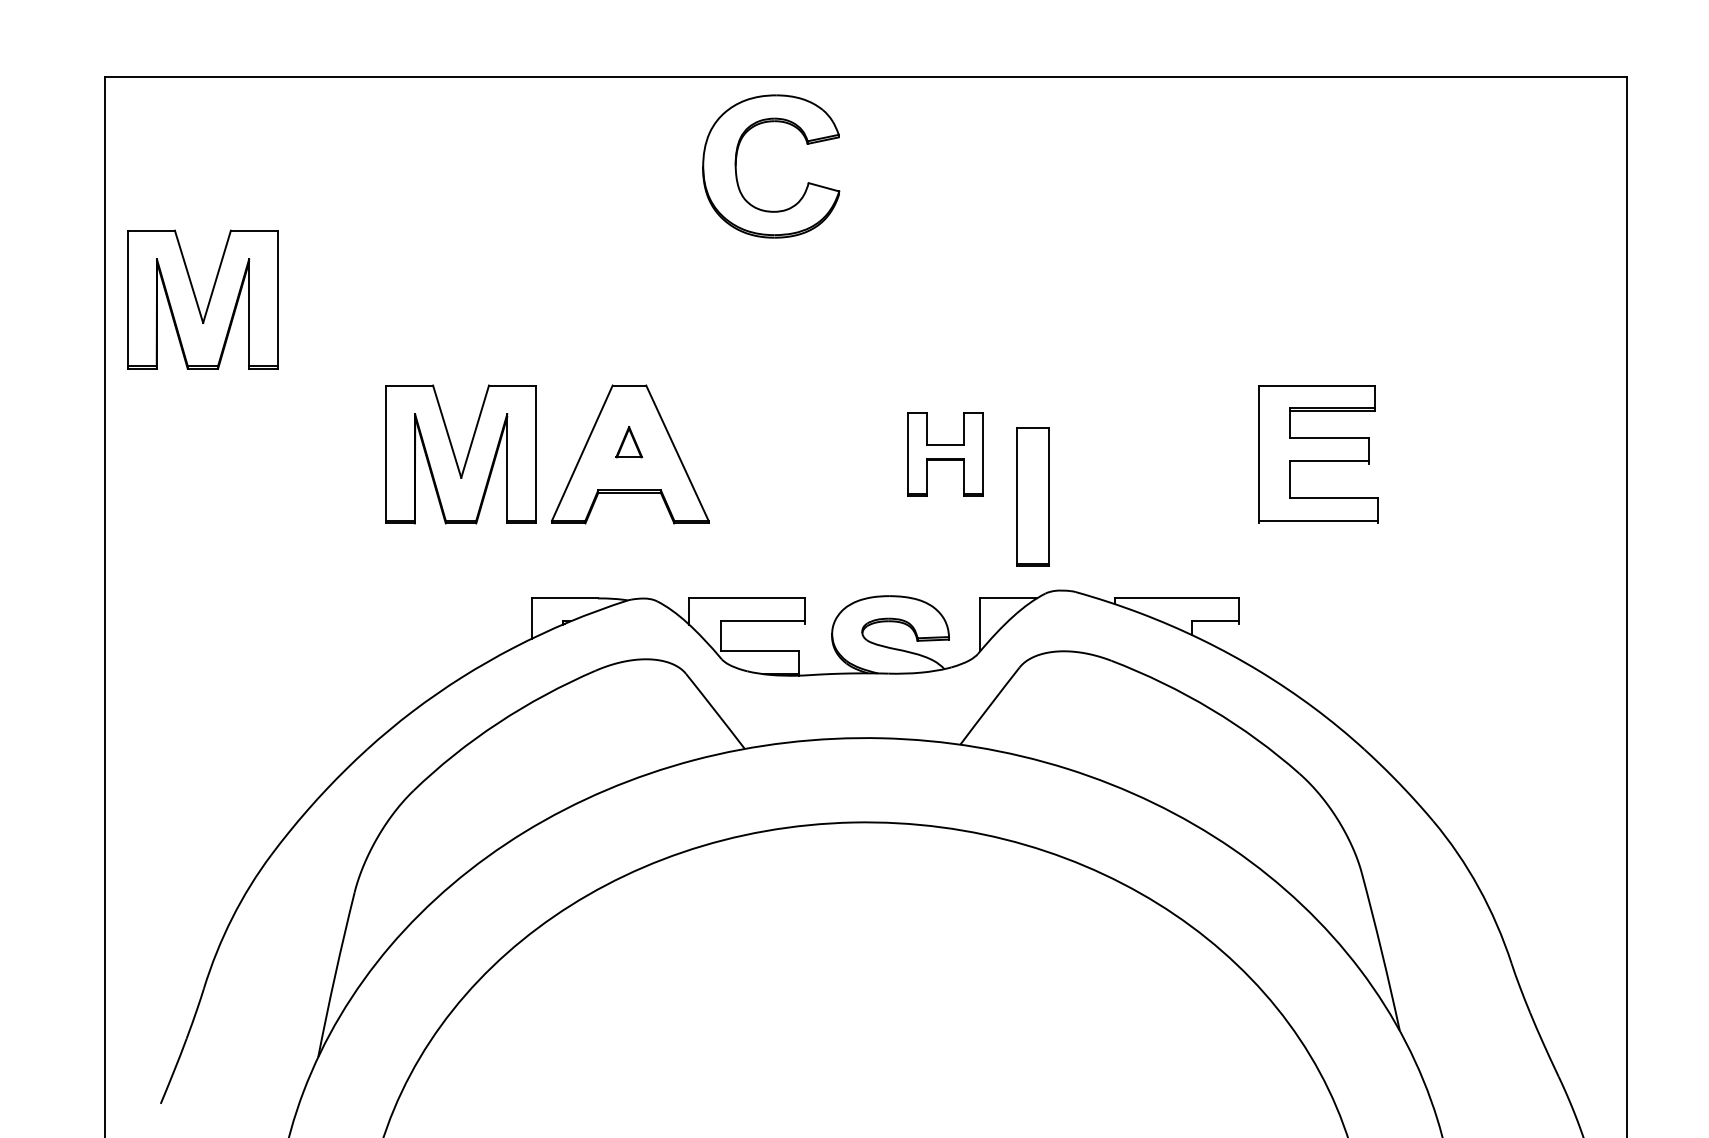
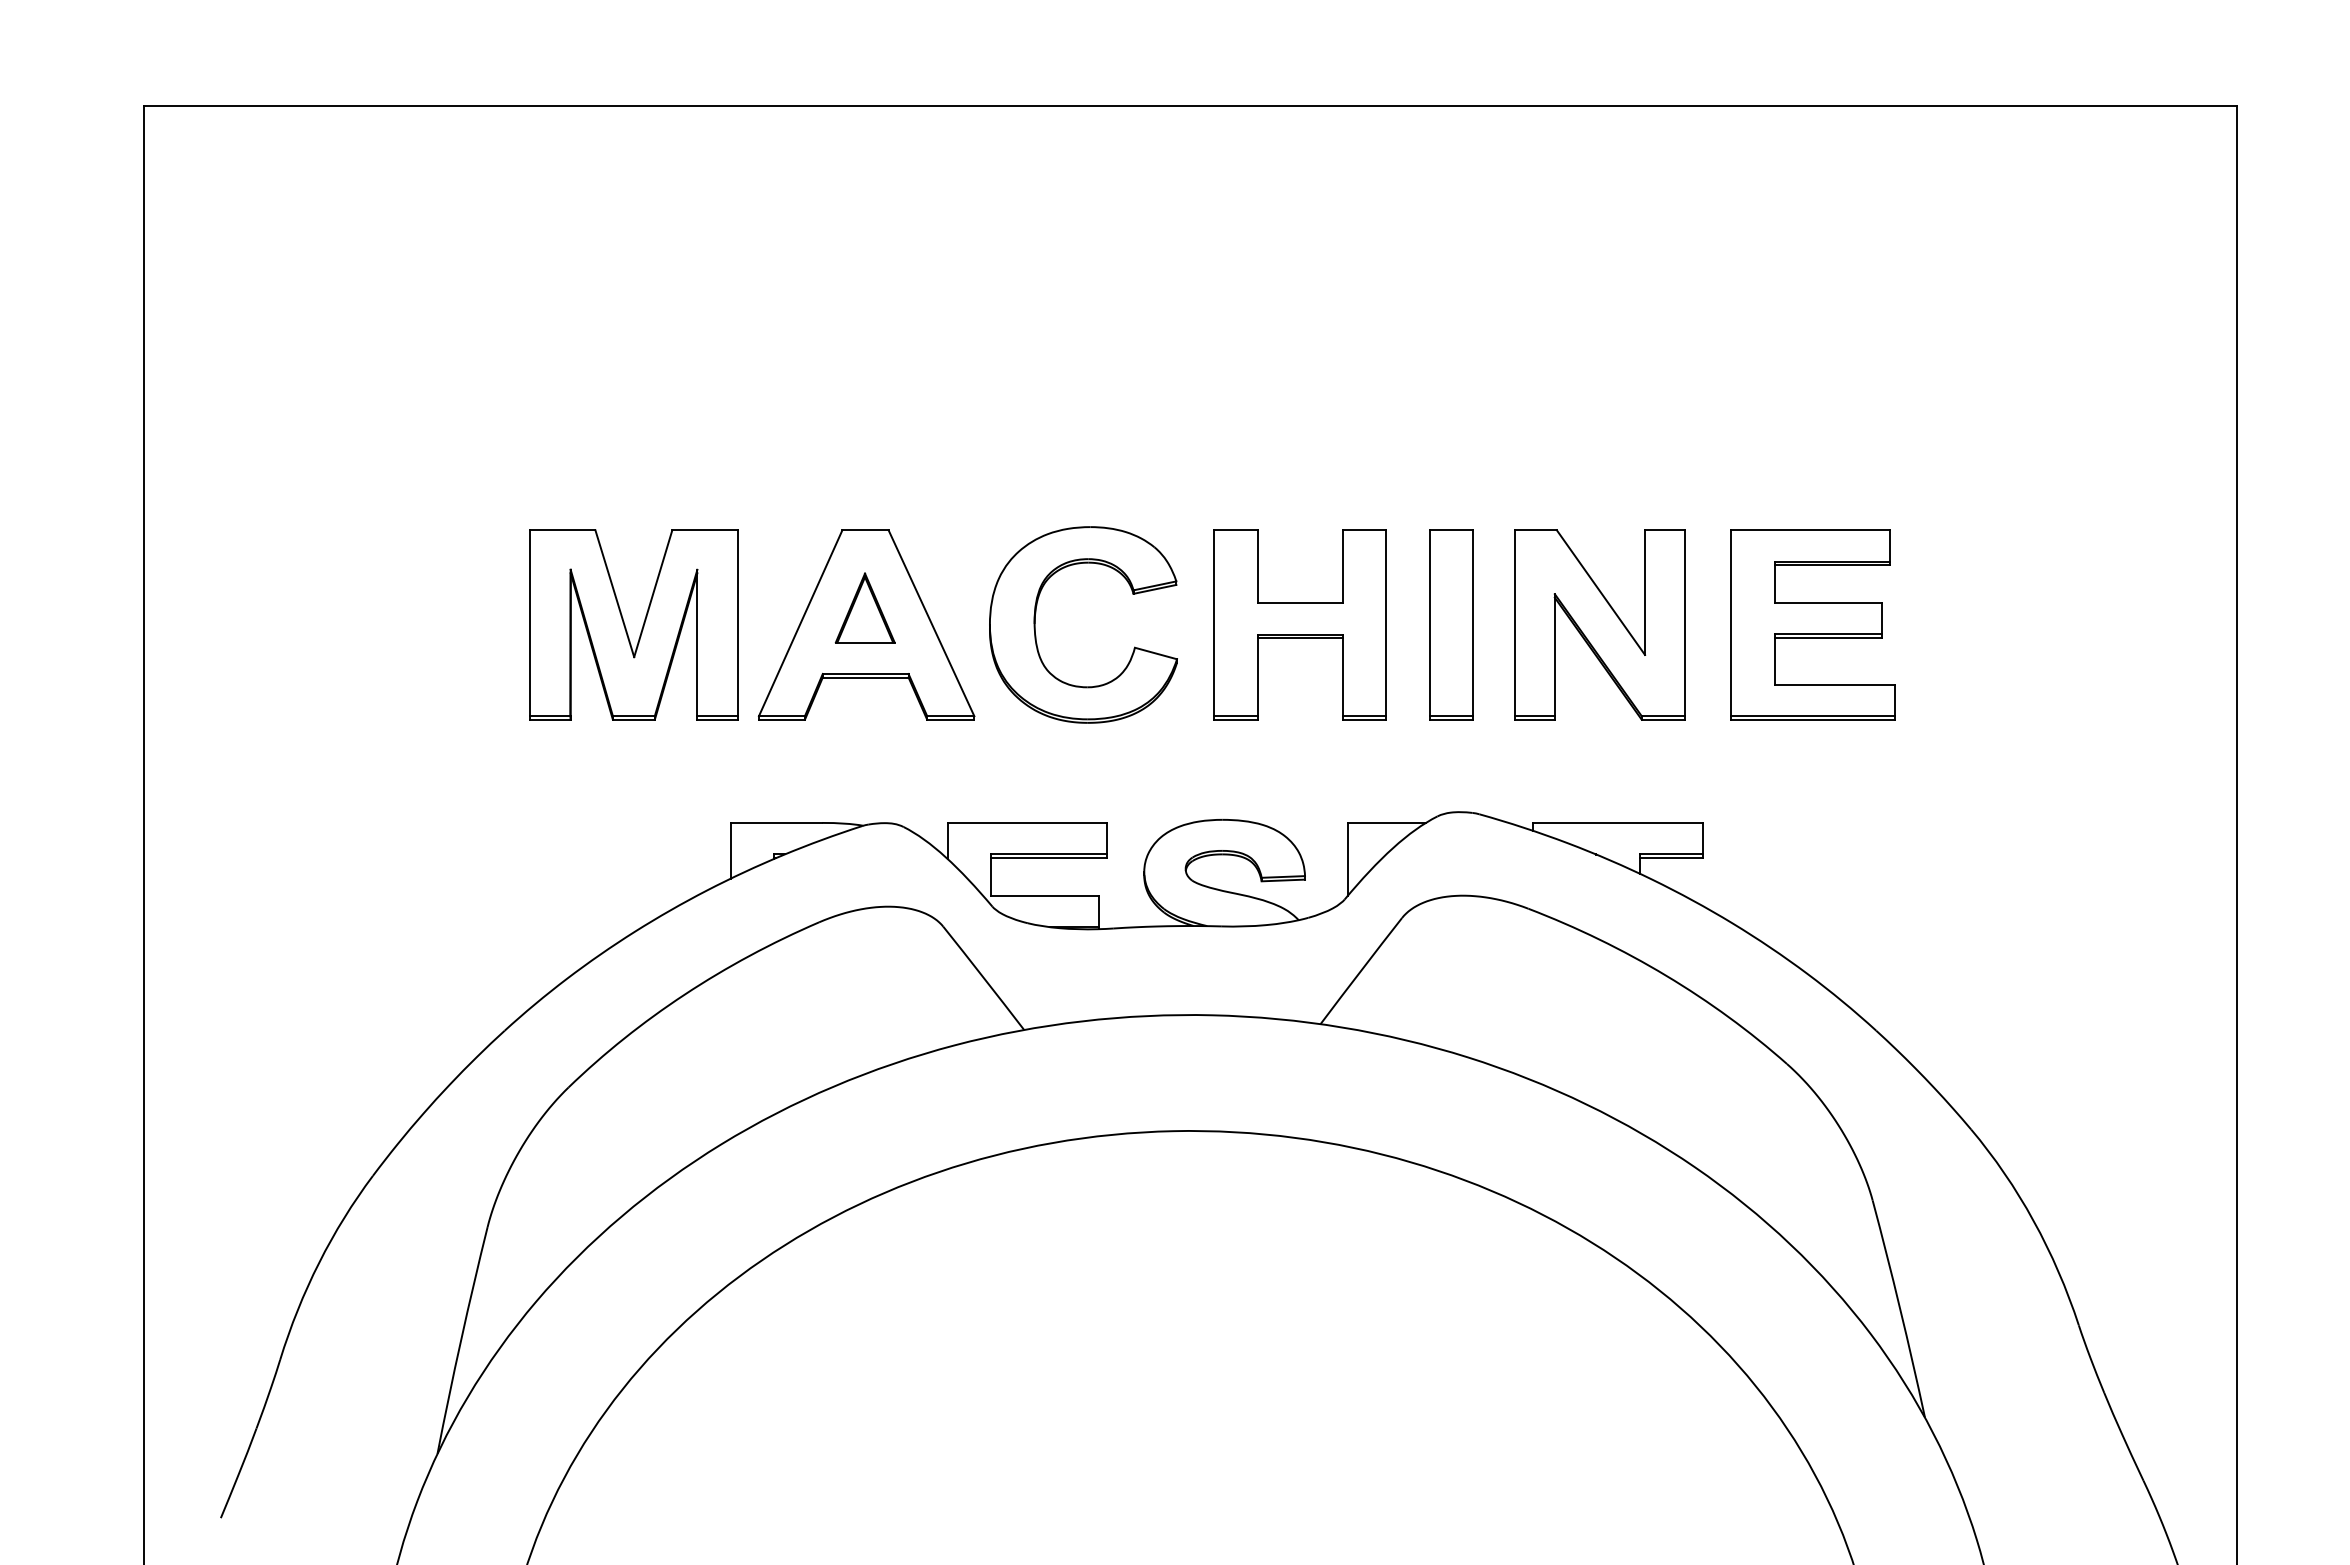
part: (736, 166) -> (1035, 624), moved
part: (197, 301) -> (271, 414), removed
part: (628, 441) -> (864, 607), size x1.67
part: (945, 454) -> (1299, 624), size x1.67
part: (1163, 454) -> (1599, 624), added
line: (1329, 463) -> (1828, 637), added
part: (1033, 497) -> (1451, 624), moved
line: (1318, 523) -> (1812, 719), added
line: (762, 623) -> (1048, 857), added
line: (1215, 623) -> (1671, 857), added

